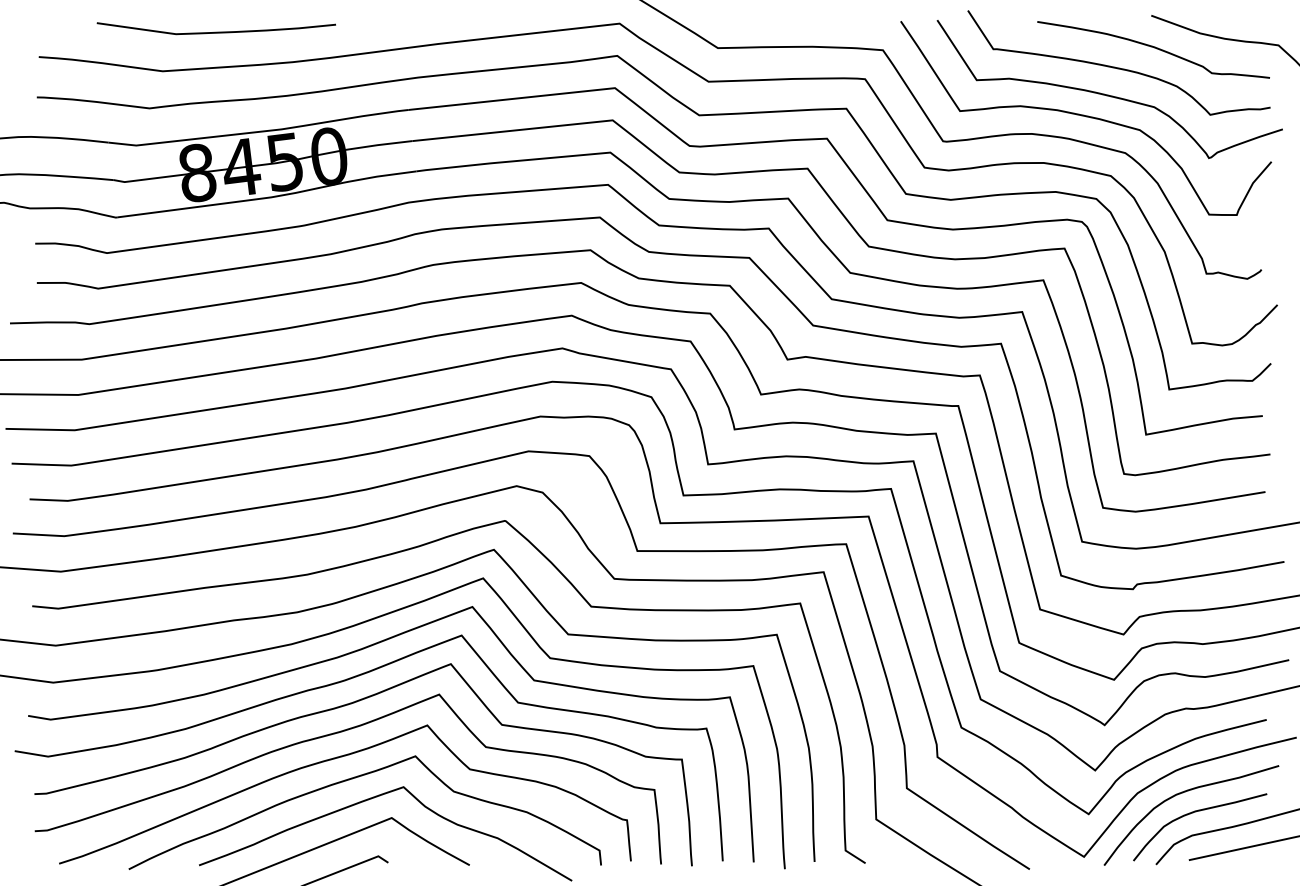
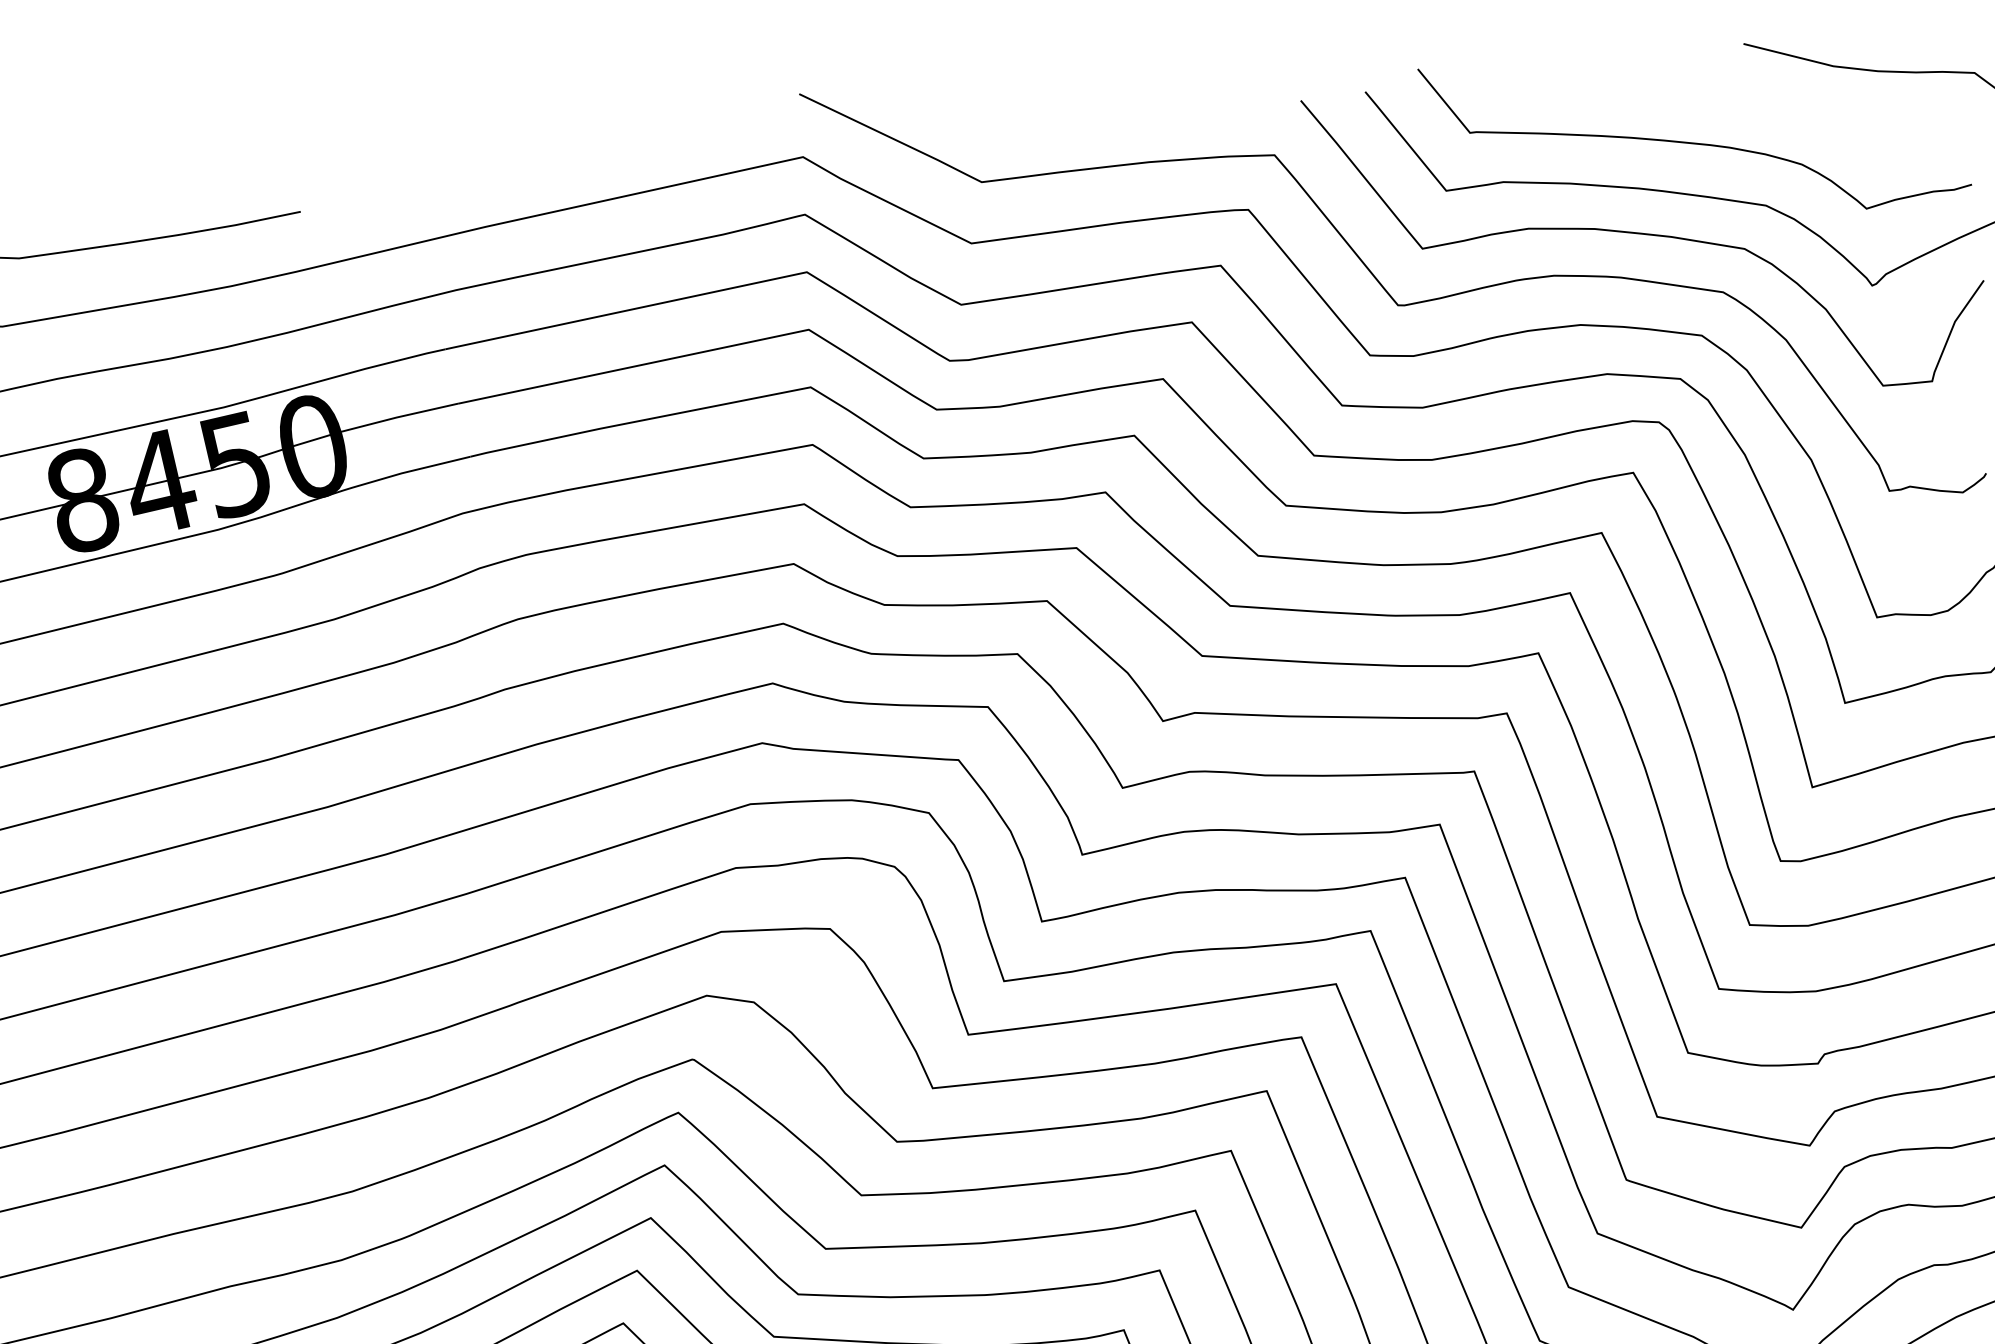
curve: (1154, 48) -> (1755, 101), removed

